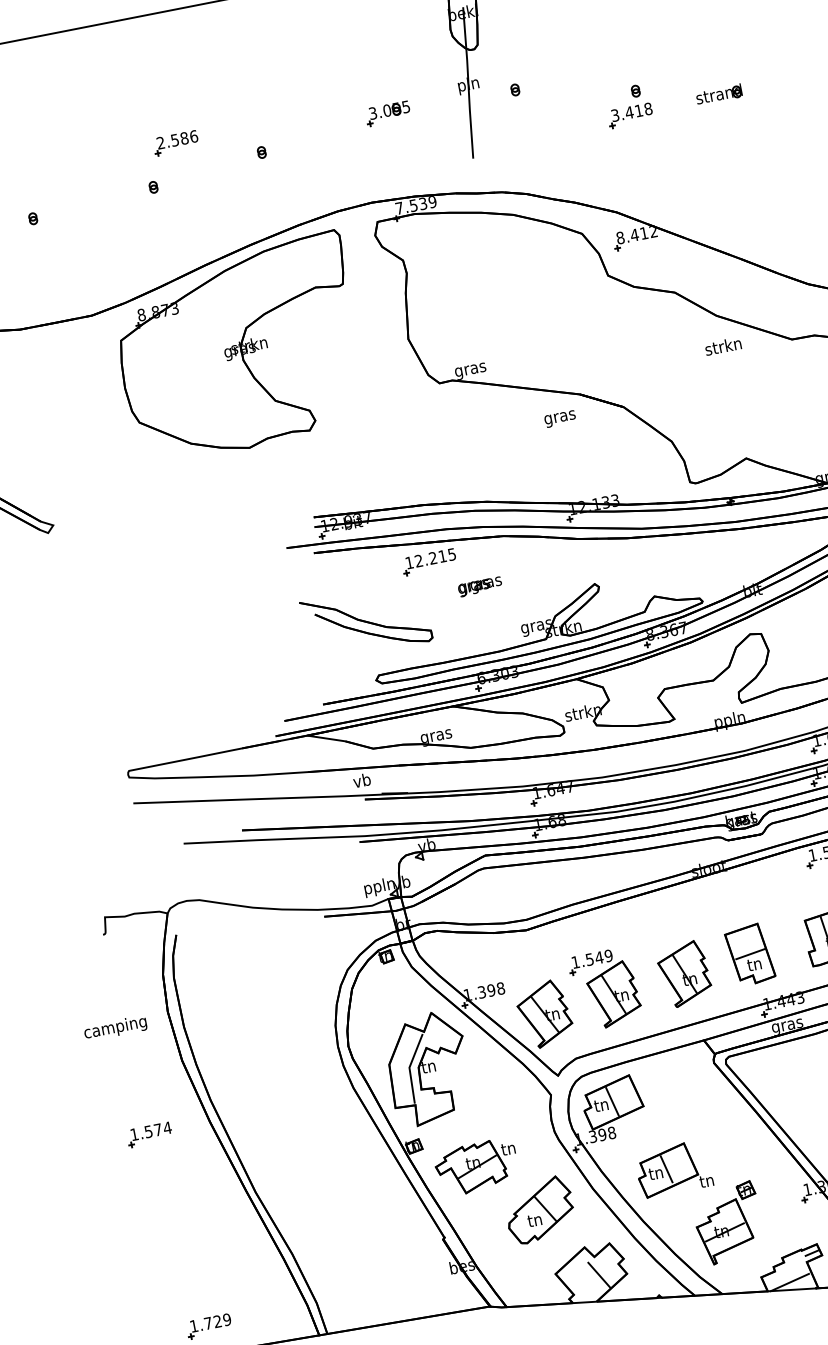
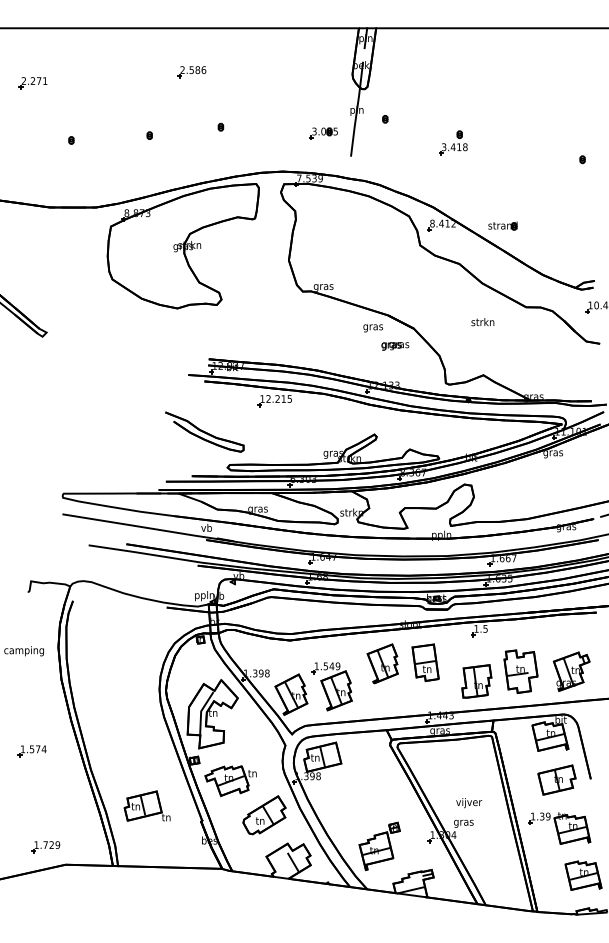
part: (718, 94) -> (502, 225), moved
part: (387, 113) -> (323, 133), moved
part: (175, 144) -> (191, 72), moved
text: (722, 346) -> (482, 322), moved
text: (480, 586) -> (395, 346), moved
part: (365, 620) -> (204, 431), moved
part: (749, 954) -> (425, 662), moved
part: (684, 973) -> (382, 663), moved
part: (148, 1135) -> (31, 751), moved
part: (672, 1168) -> (146, 805), moved

